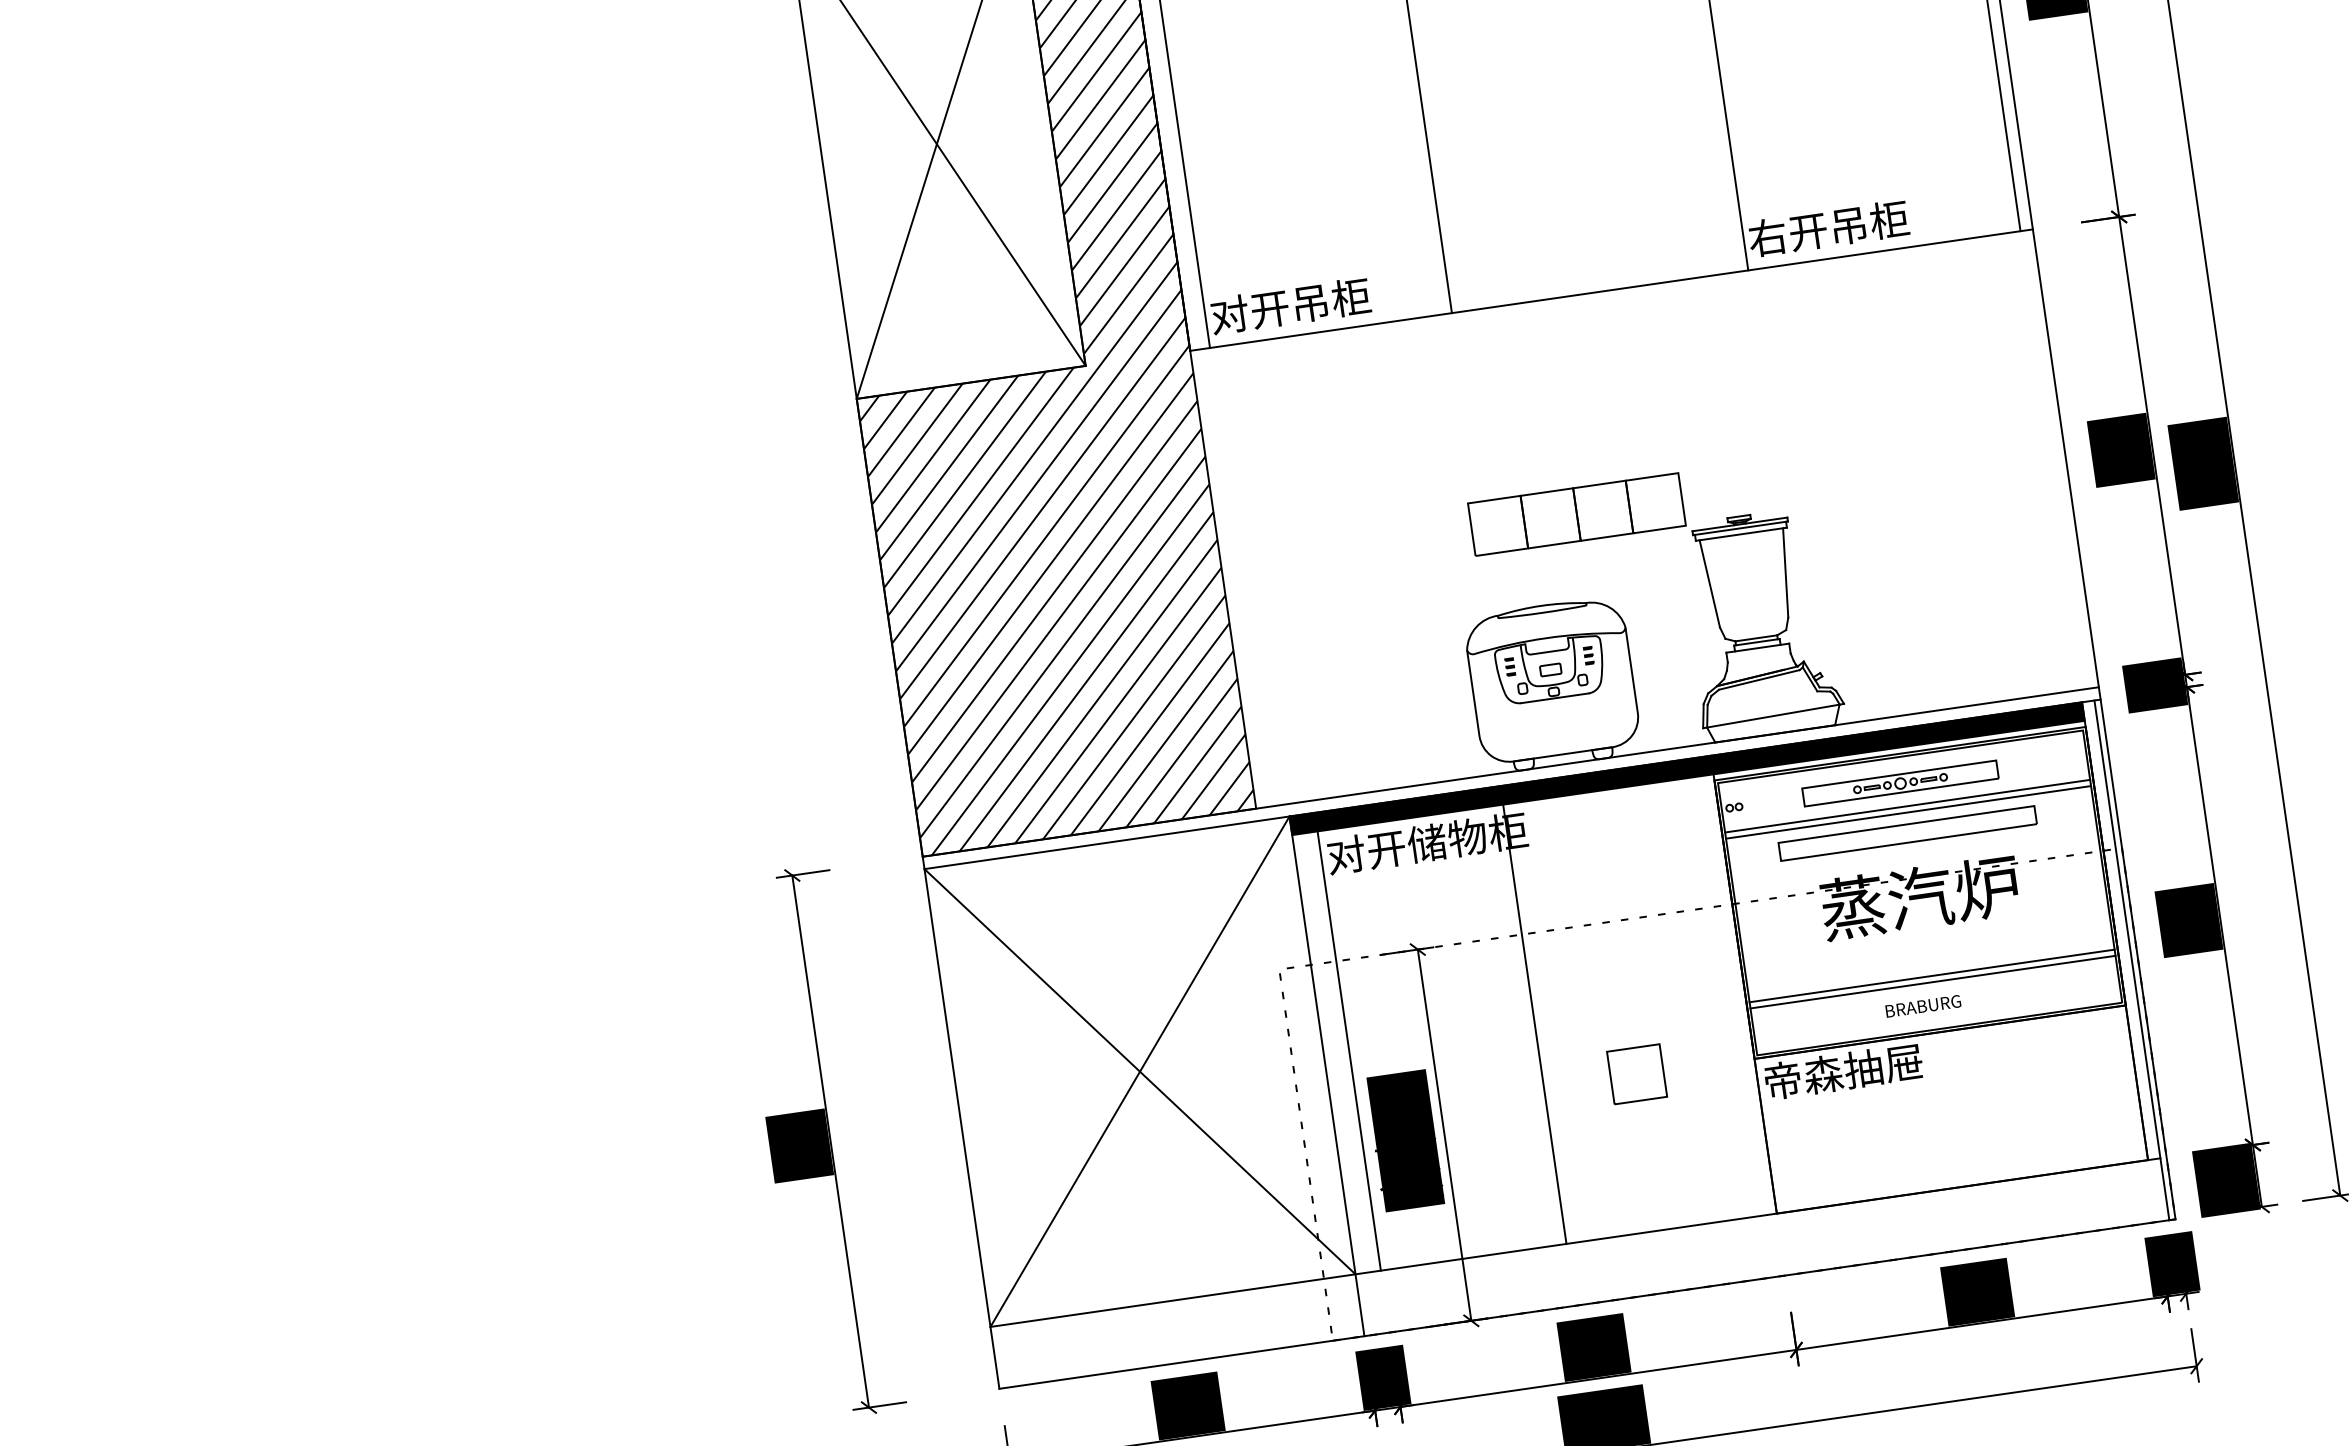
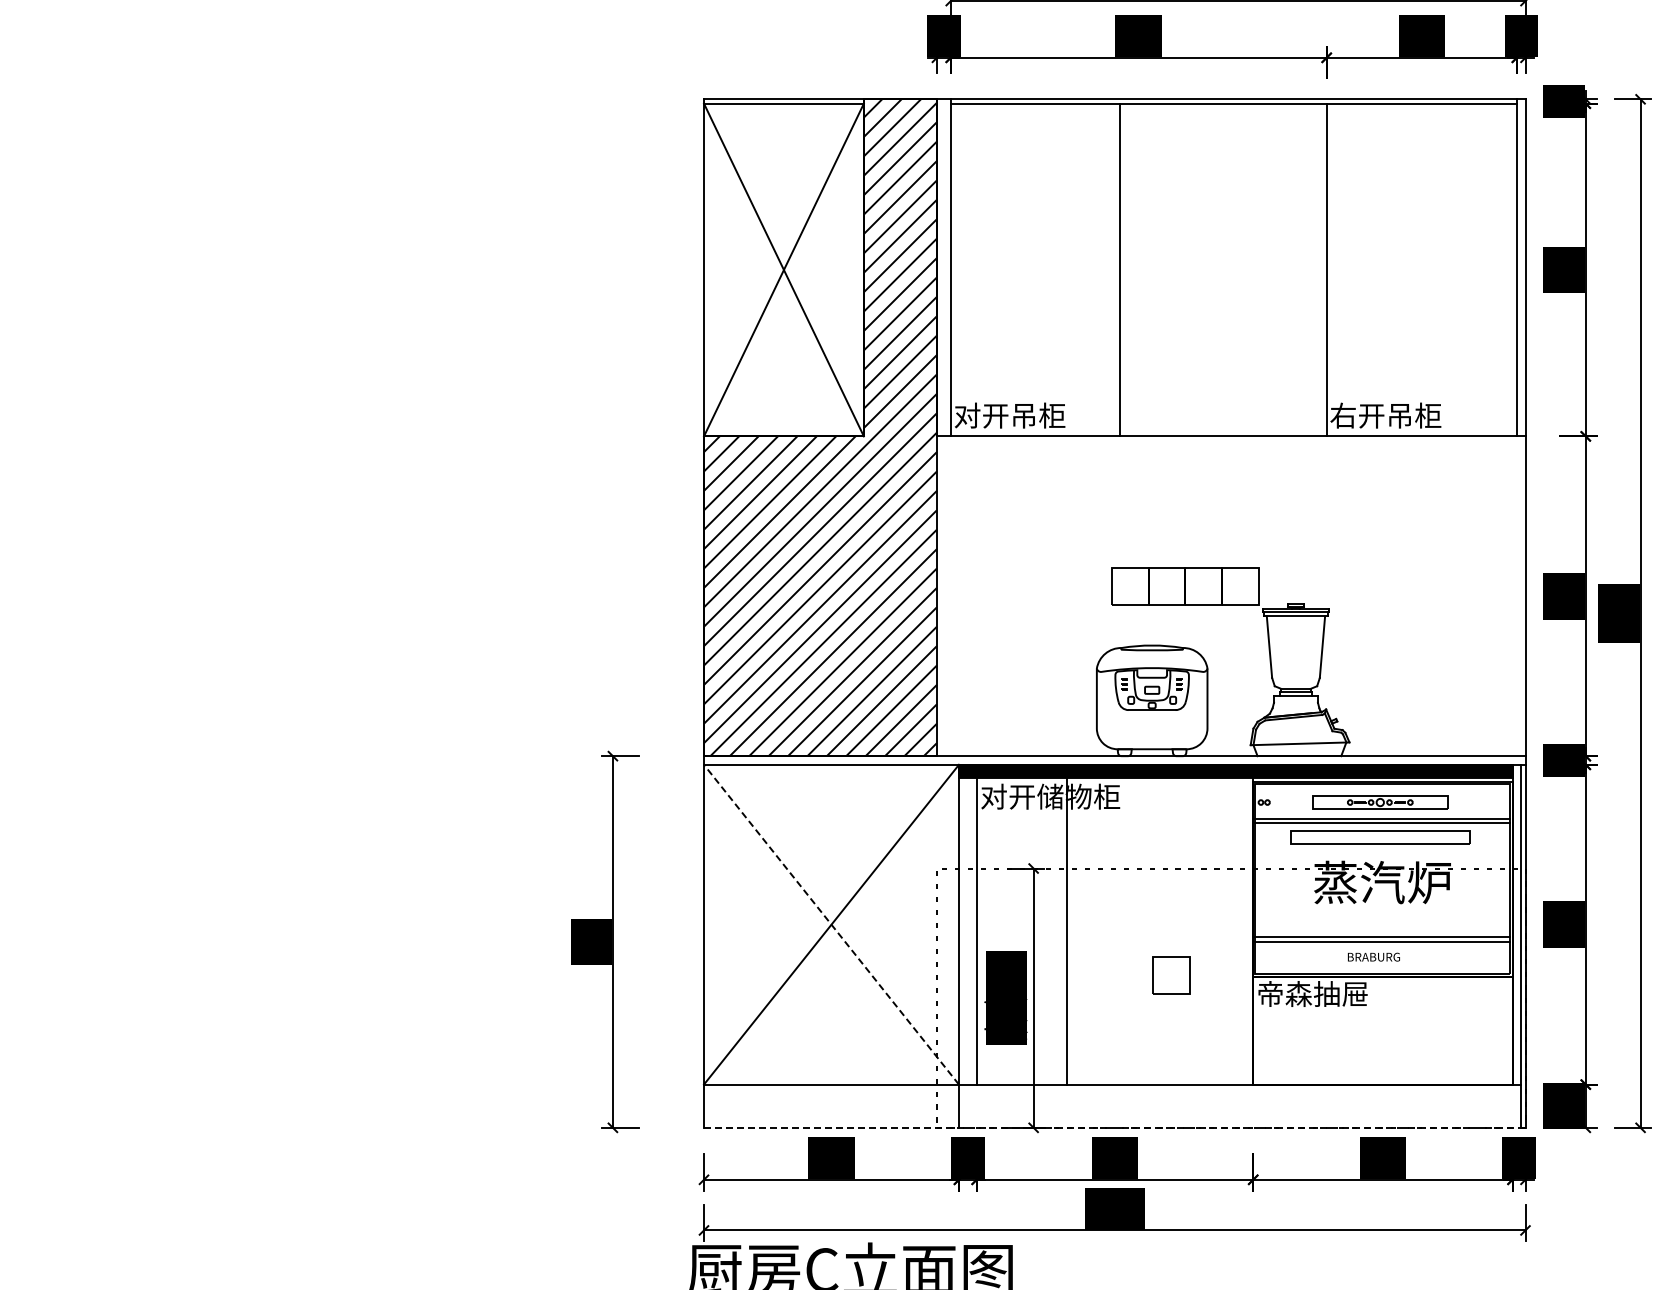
line: (1533, 1014) -> (1067, 924), moved
line: (1139, 1071) -> (831, 924), solid -> dashed
line: (1587, 1303) -> (1114, 1127), solid -> dashed

